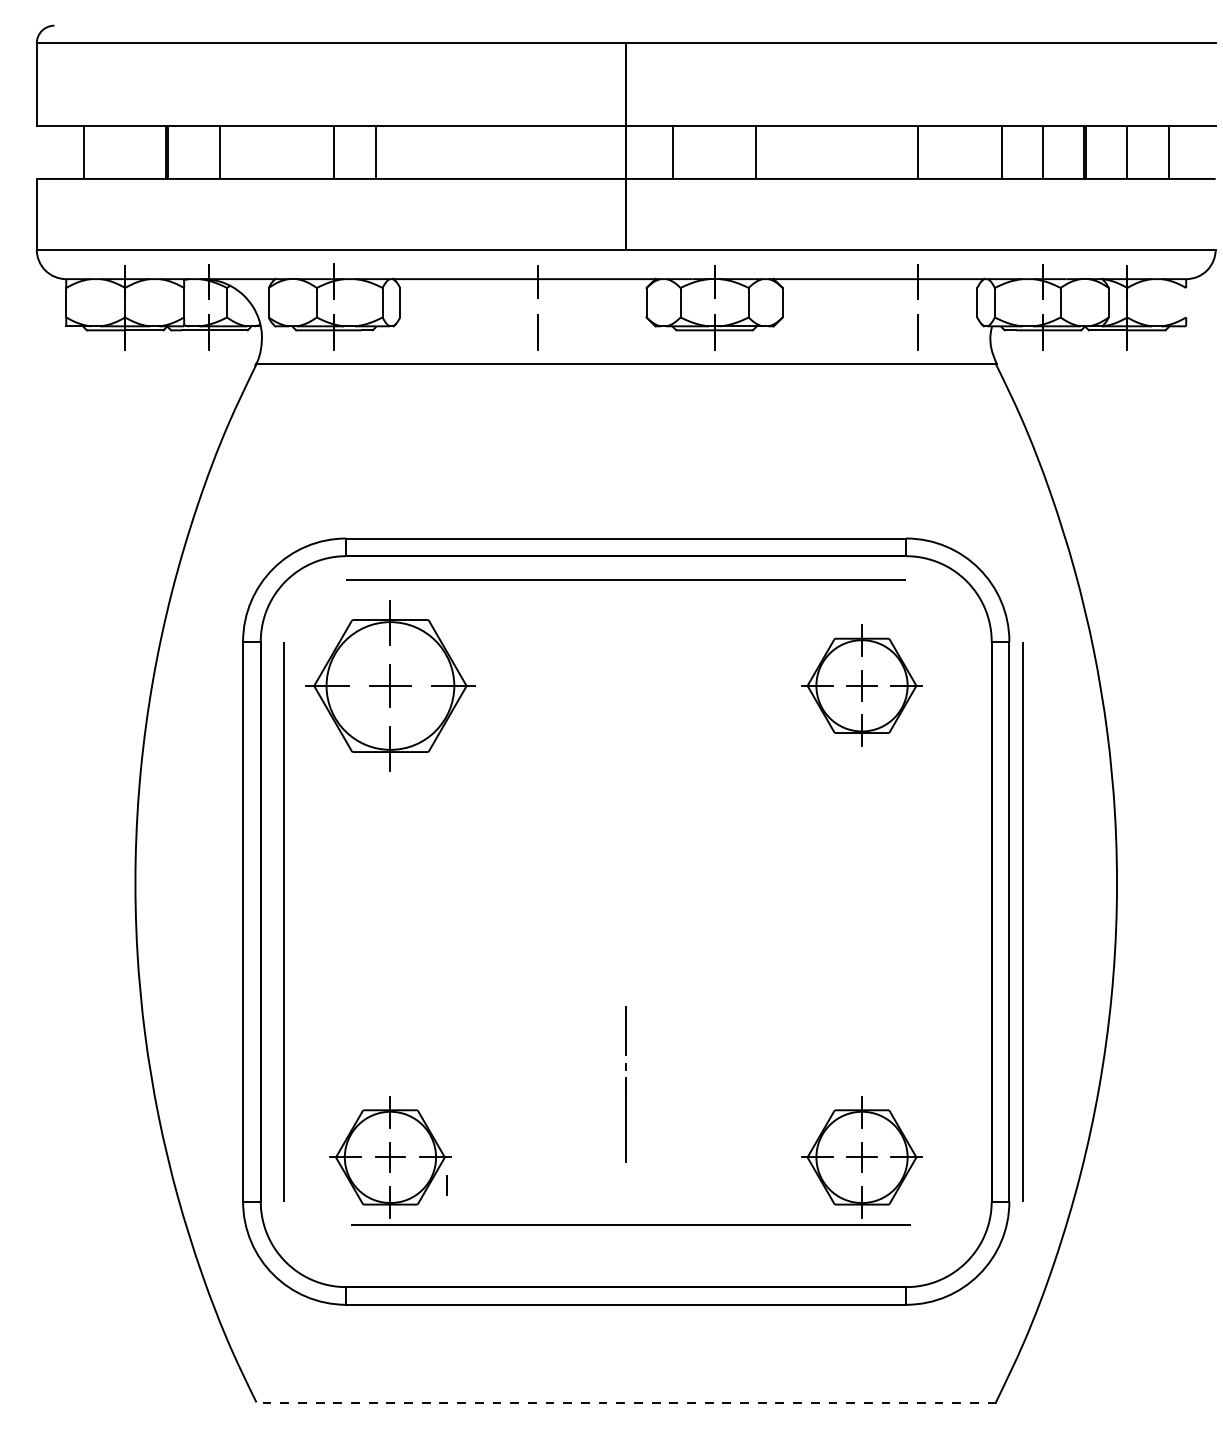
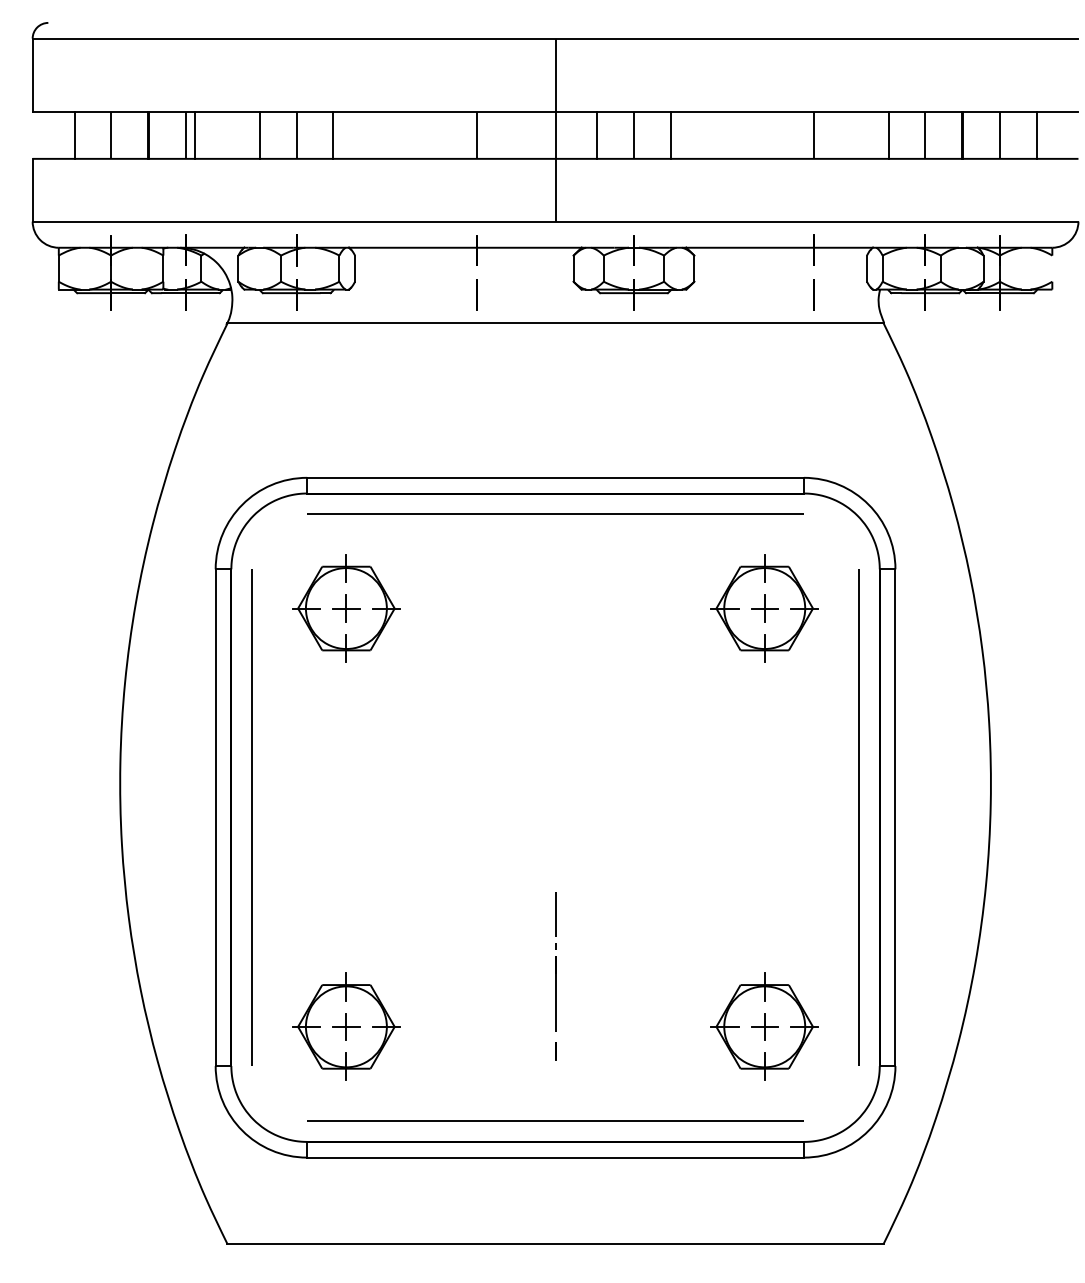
line: (125, 151) -> (111, 134), added
line: (209, 151) -> (185, 134), added
line: (293, 151) -> (260, 134), added
line: (537, 151) -> (476, 134), added
line: (714, 151) -> (633, 134), added
part: (390, 685) -> (346, 608), size x0.71
line: (1022, 921) -> (858, 817), moved
line: (446, 1185) -> (554, 1051), moved
line: (630, 1224) -> (554, 1120), moved
line: (625, 1402) -> (554, 1244), dashed -> solid

